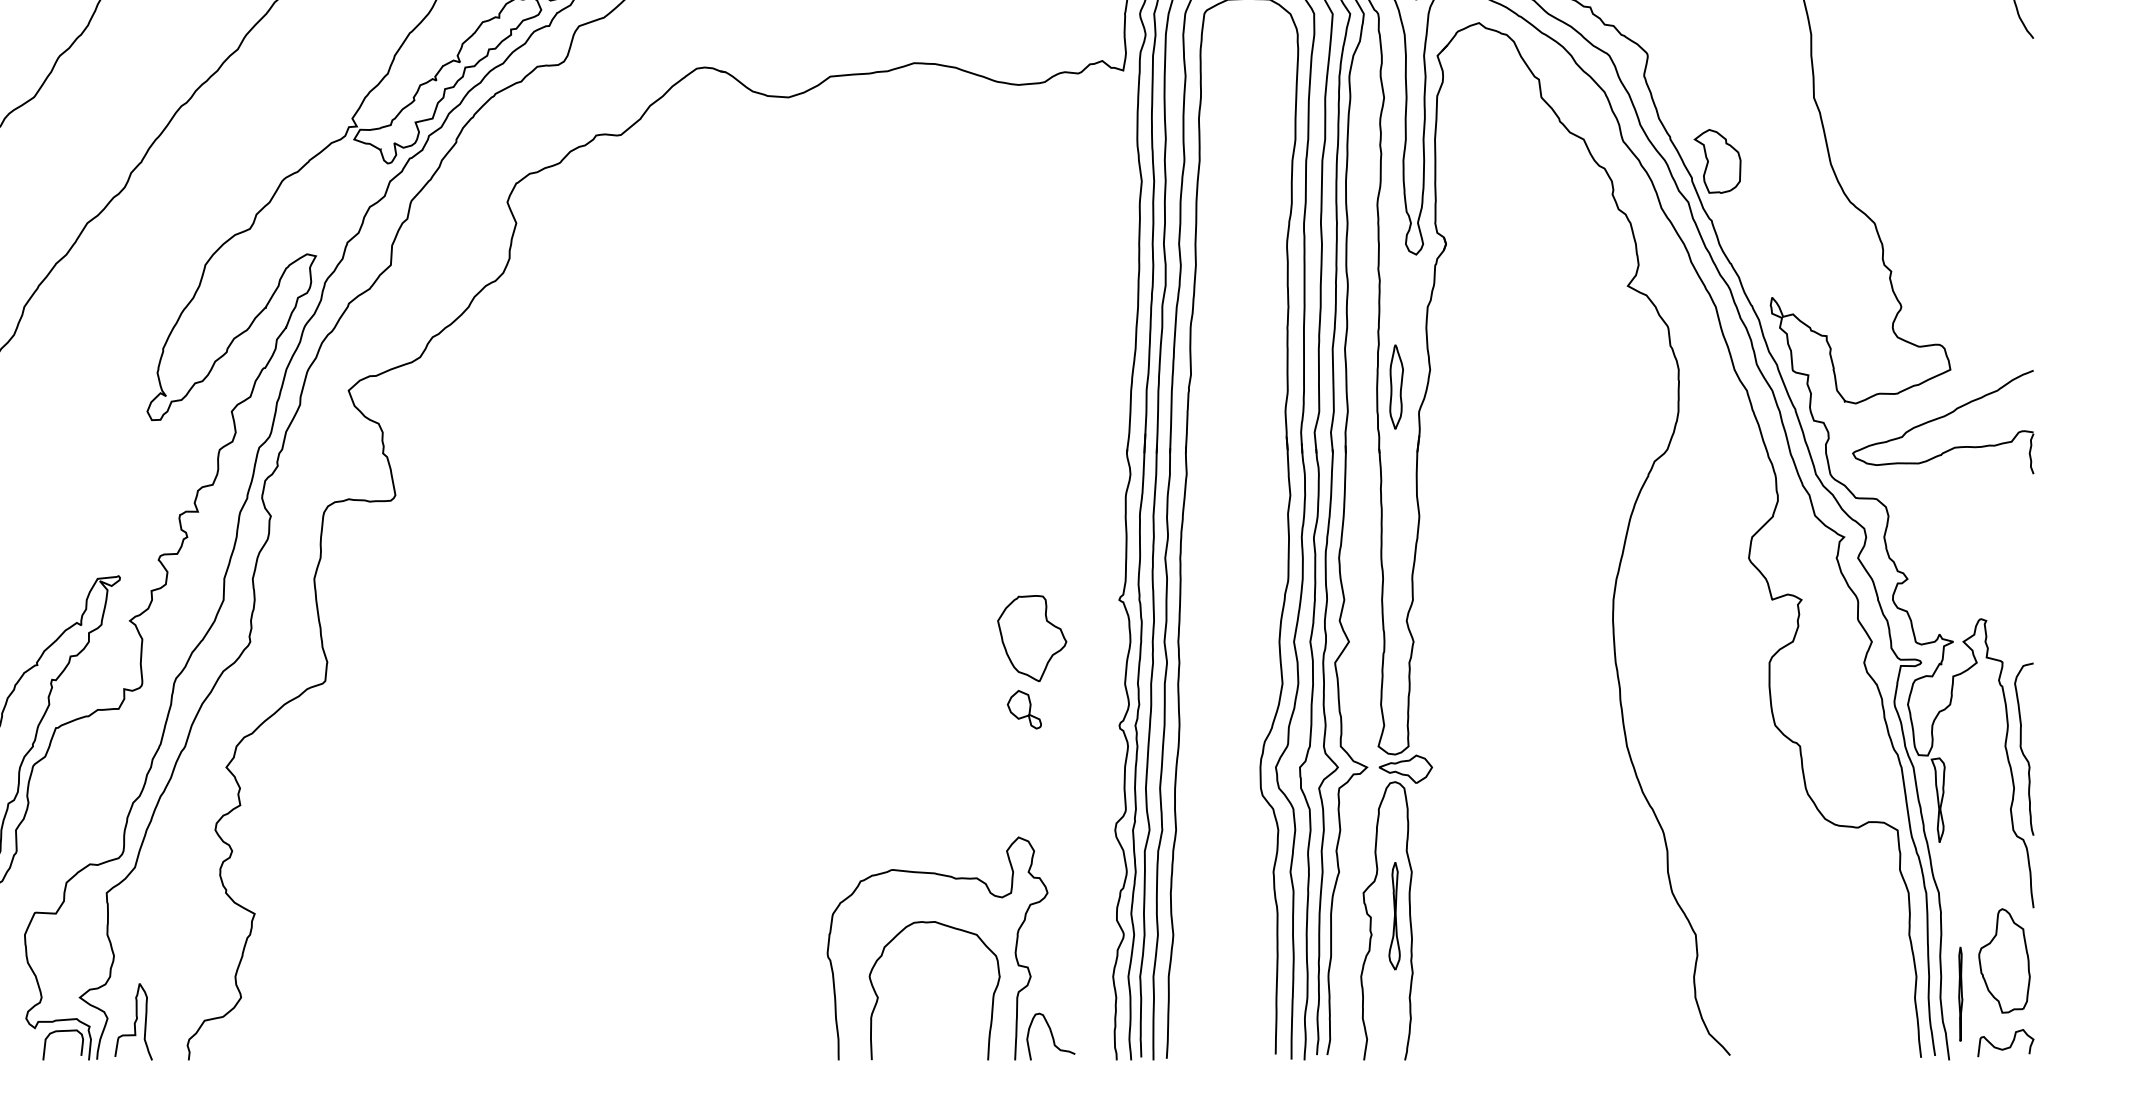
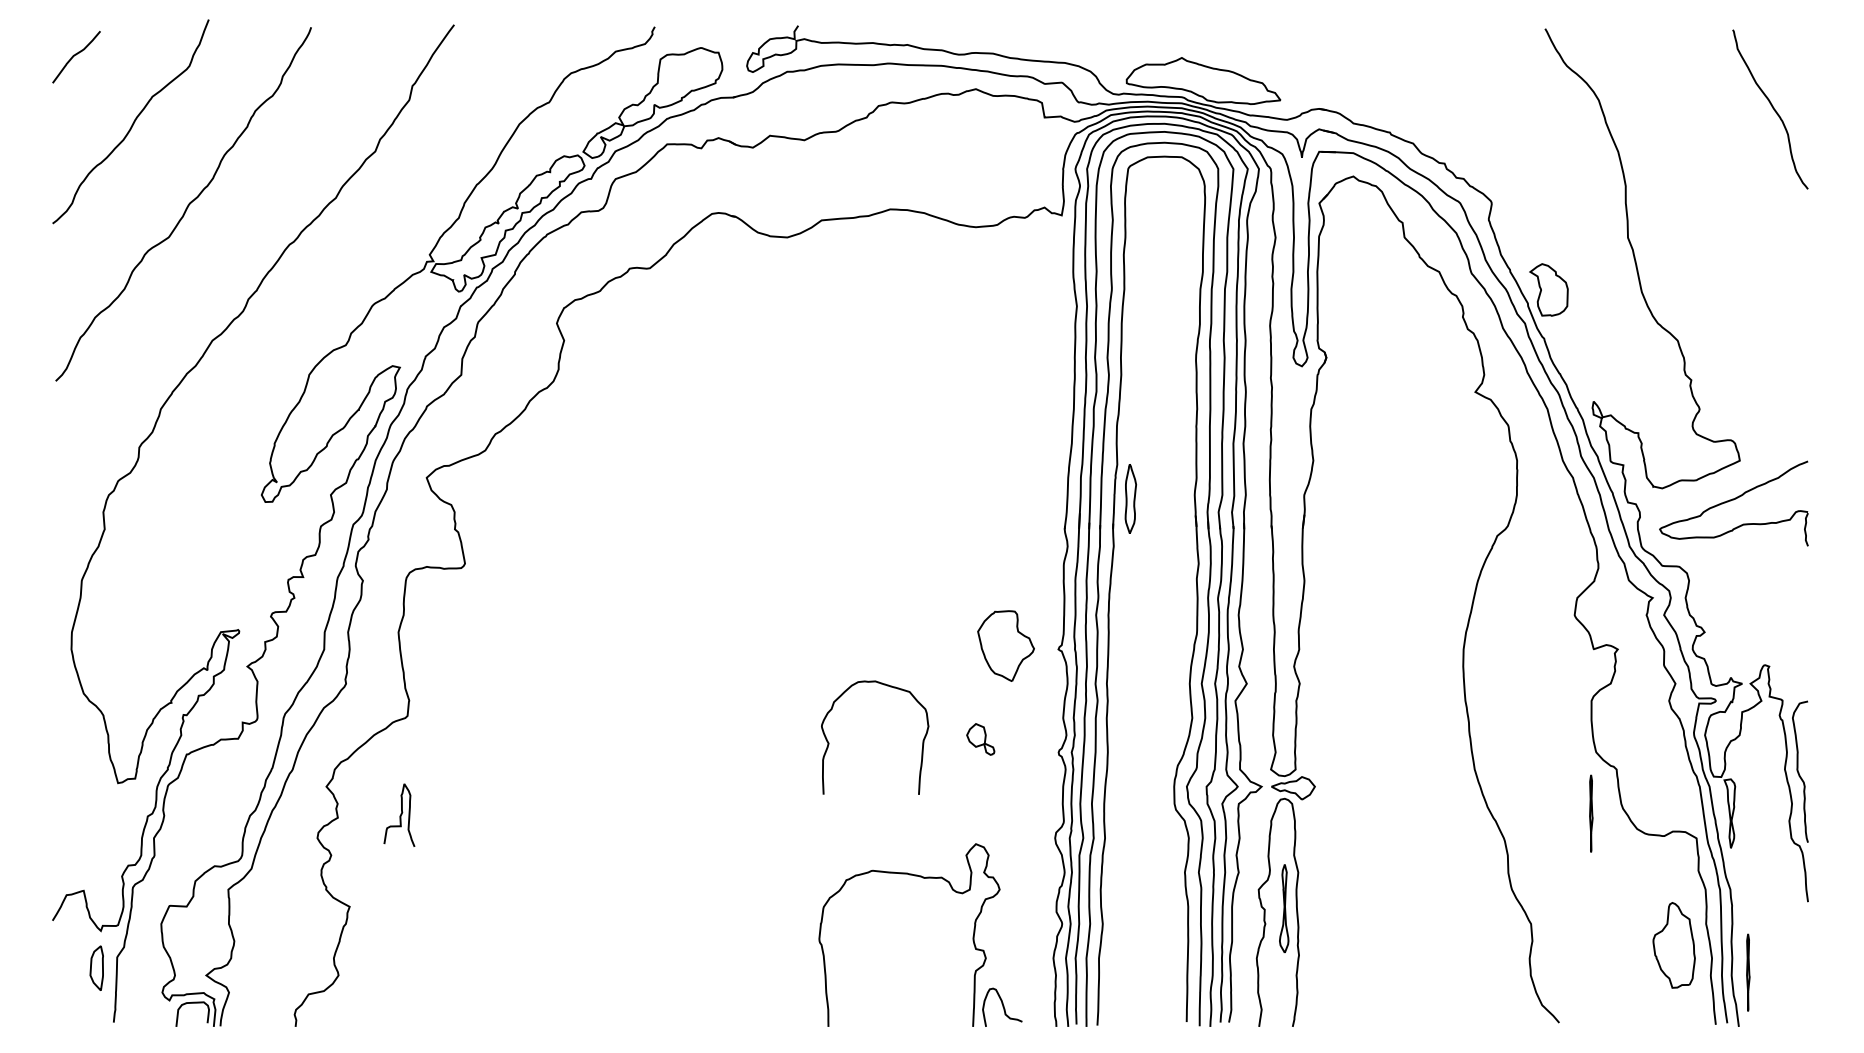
part: (1396, 386) -> (1130, 498), moved
part: (1031, 637) -> (1005, 645), moved
line: (1769, 800) -> (1591, 813), added
part: (2003, 961) -> (1673, 945), moved
curve: (879, 996) -> (829, 742), moved
curve: (134, 1020) -> (400, 814), moved
curve: (2004, 1047) -> (1784, 1016), removed

